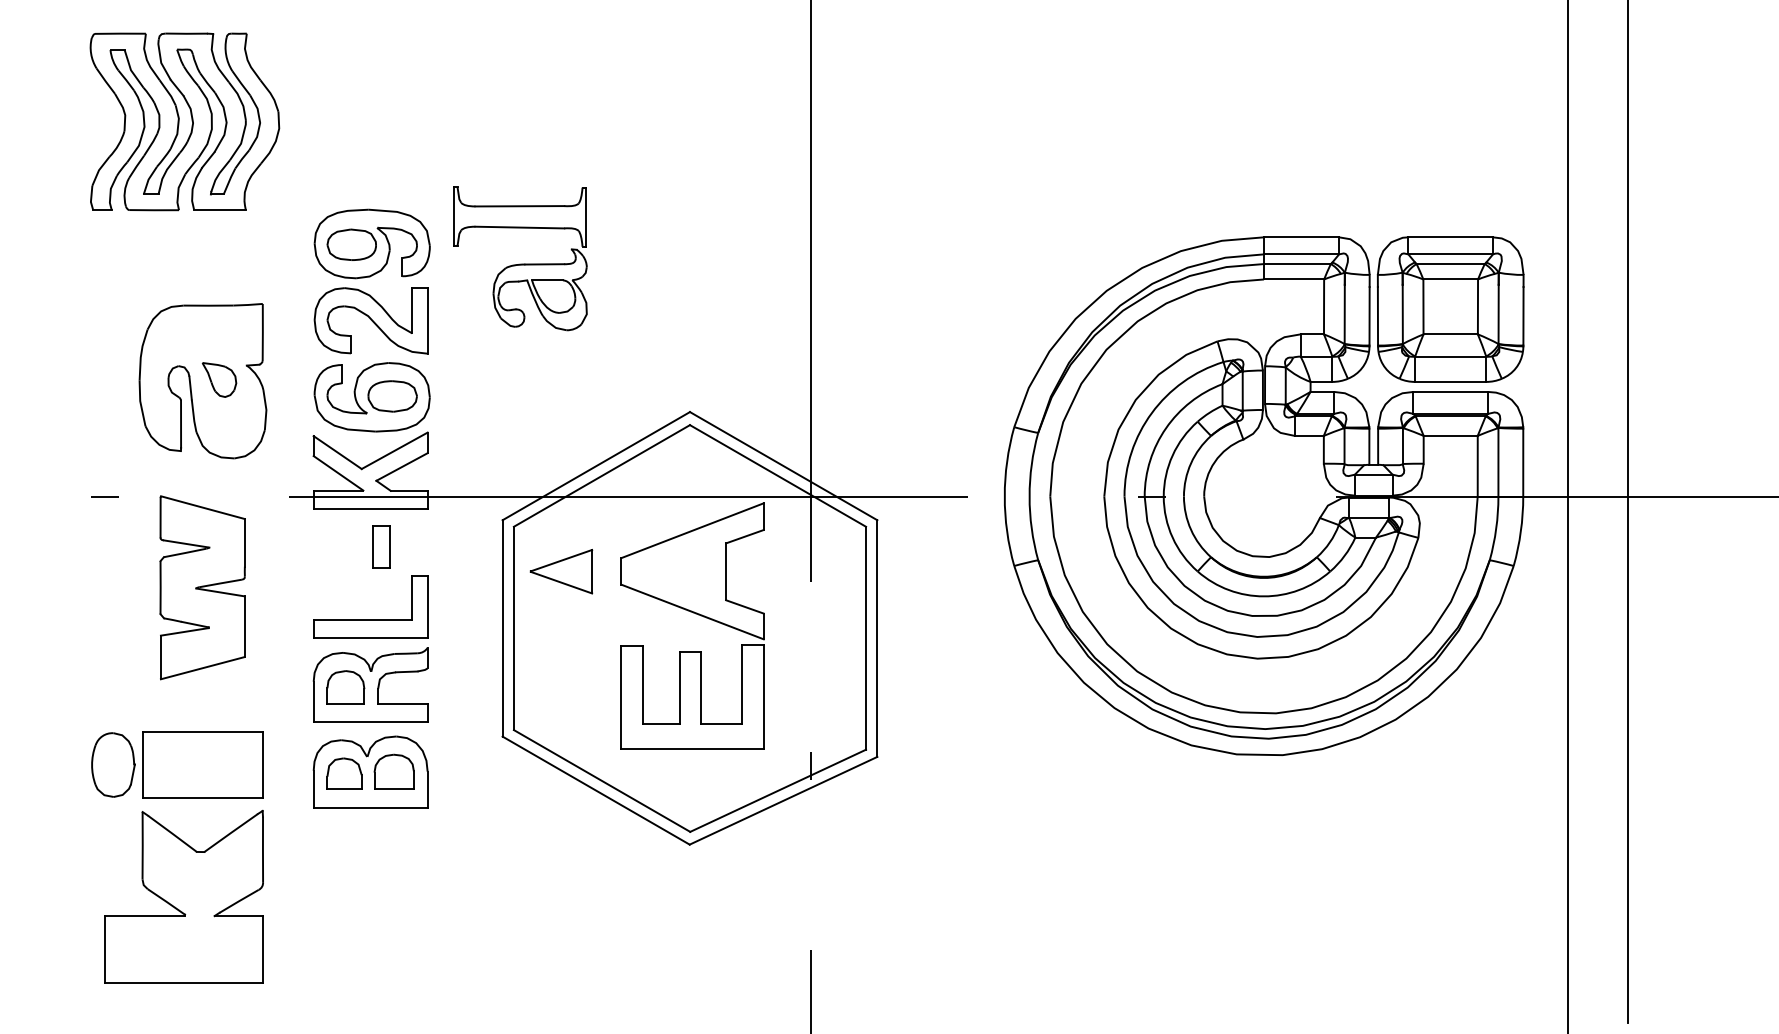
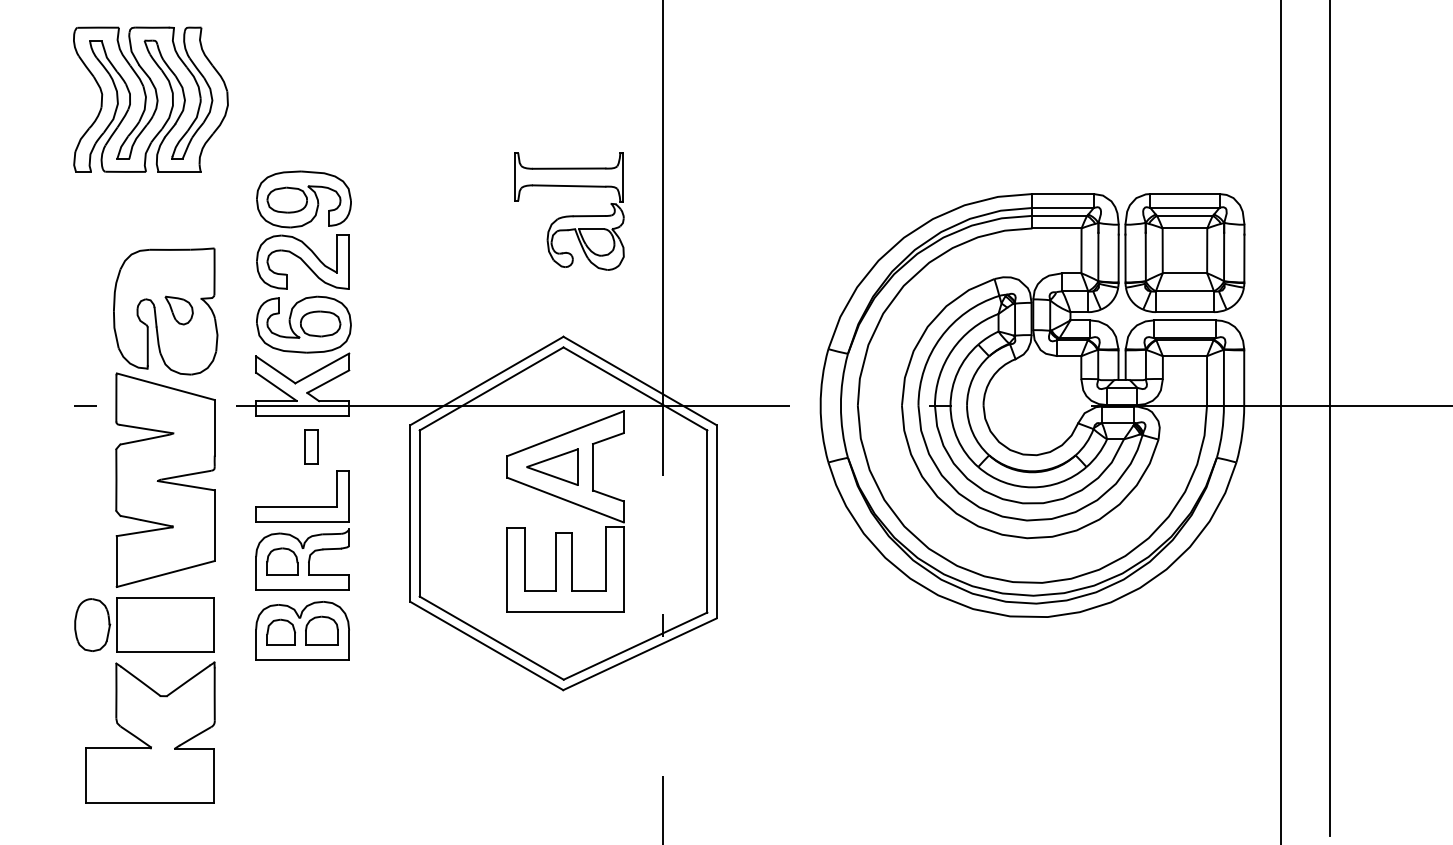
part: (520, 258) -> (569, 211), moved
part: (561, 571) -> (552, 467), moved
part: (202, 587) -> (165, 480), size x1.43

